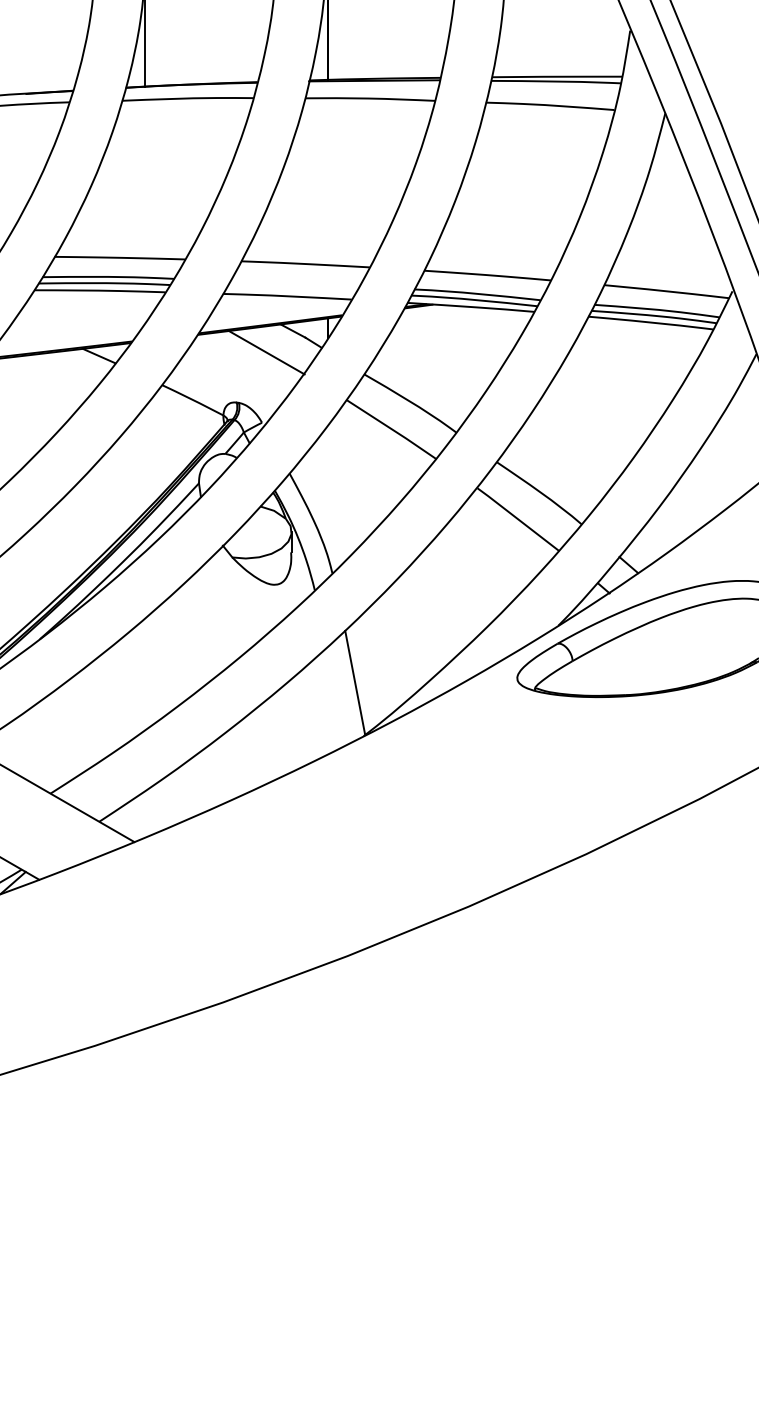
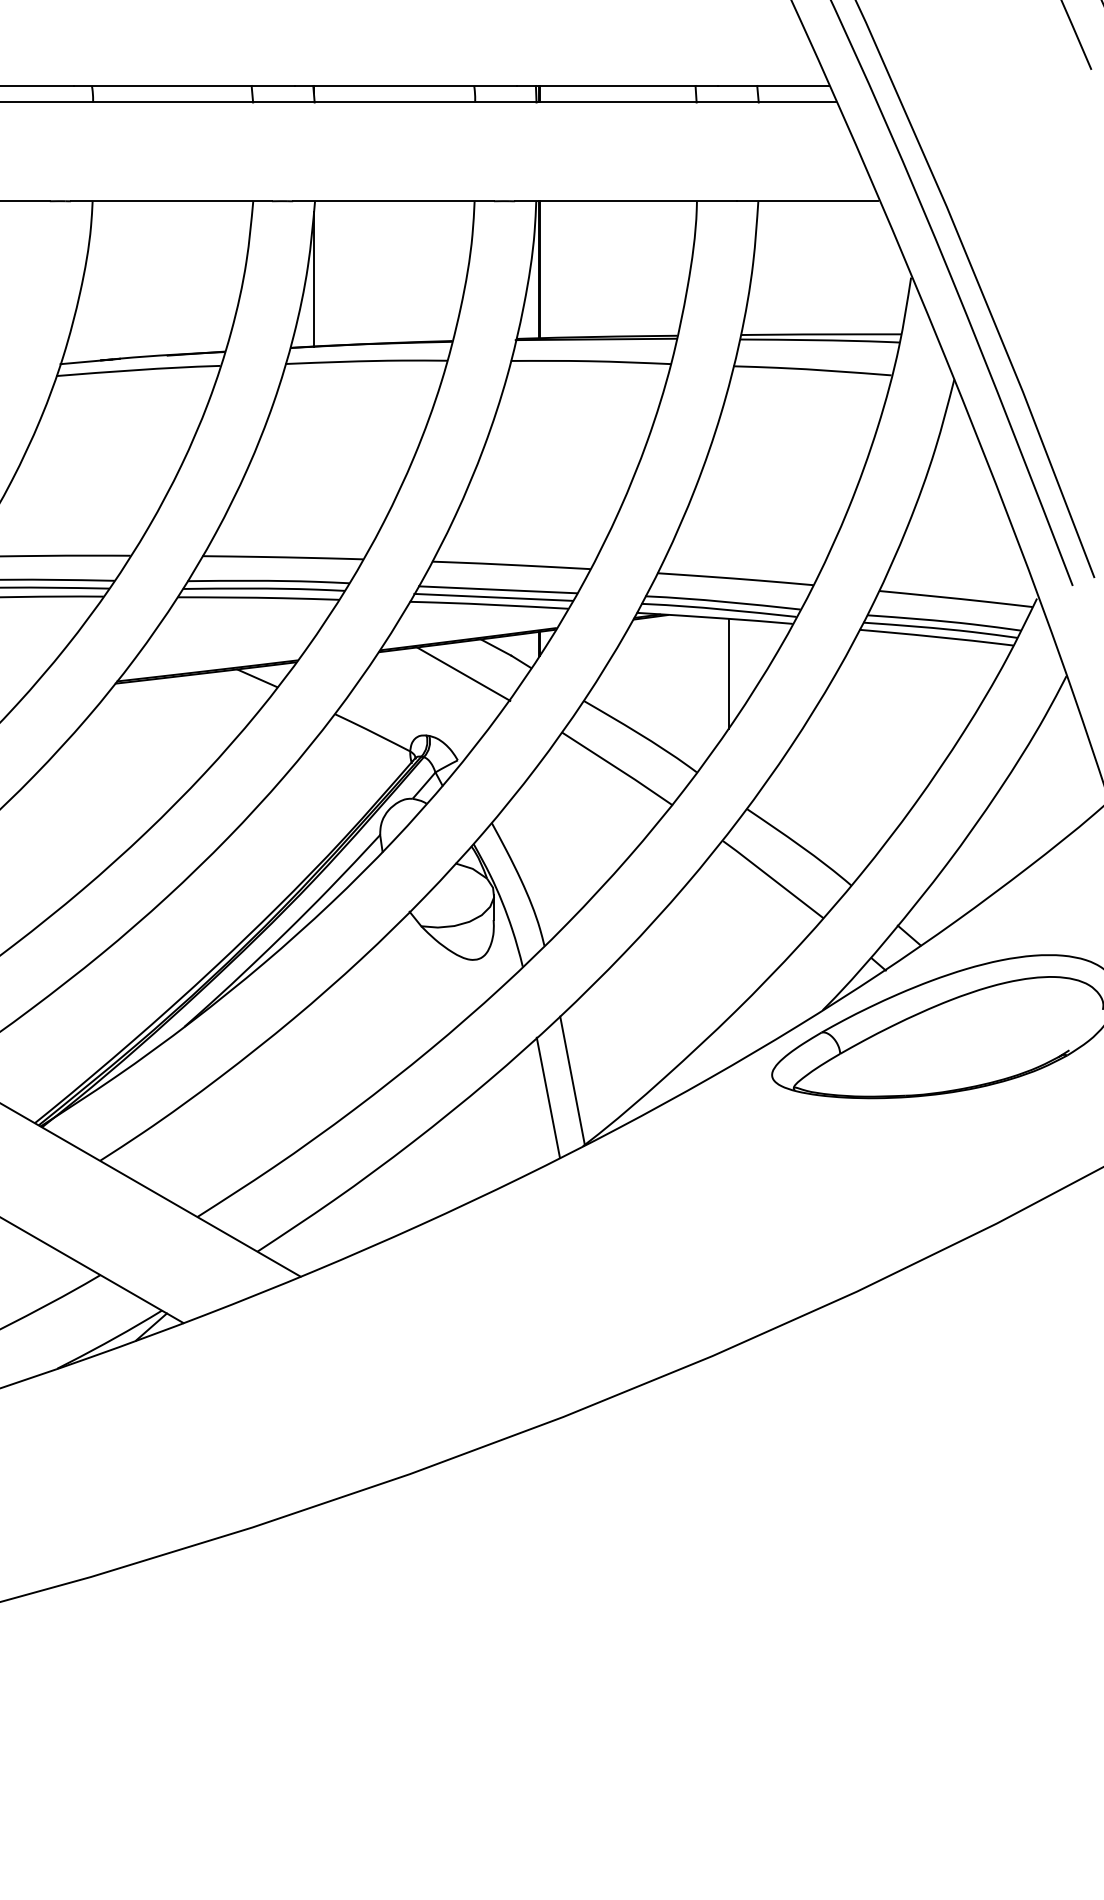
line: (295, 283) -> (498, 589), added
line: (291, 289) -> (493, 596), added
line: (481, 352) -> (728, 673), added
line: (334, 696) -> (547, 1097), added

